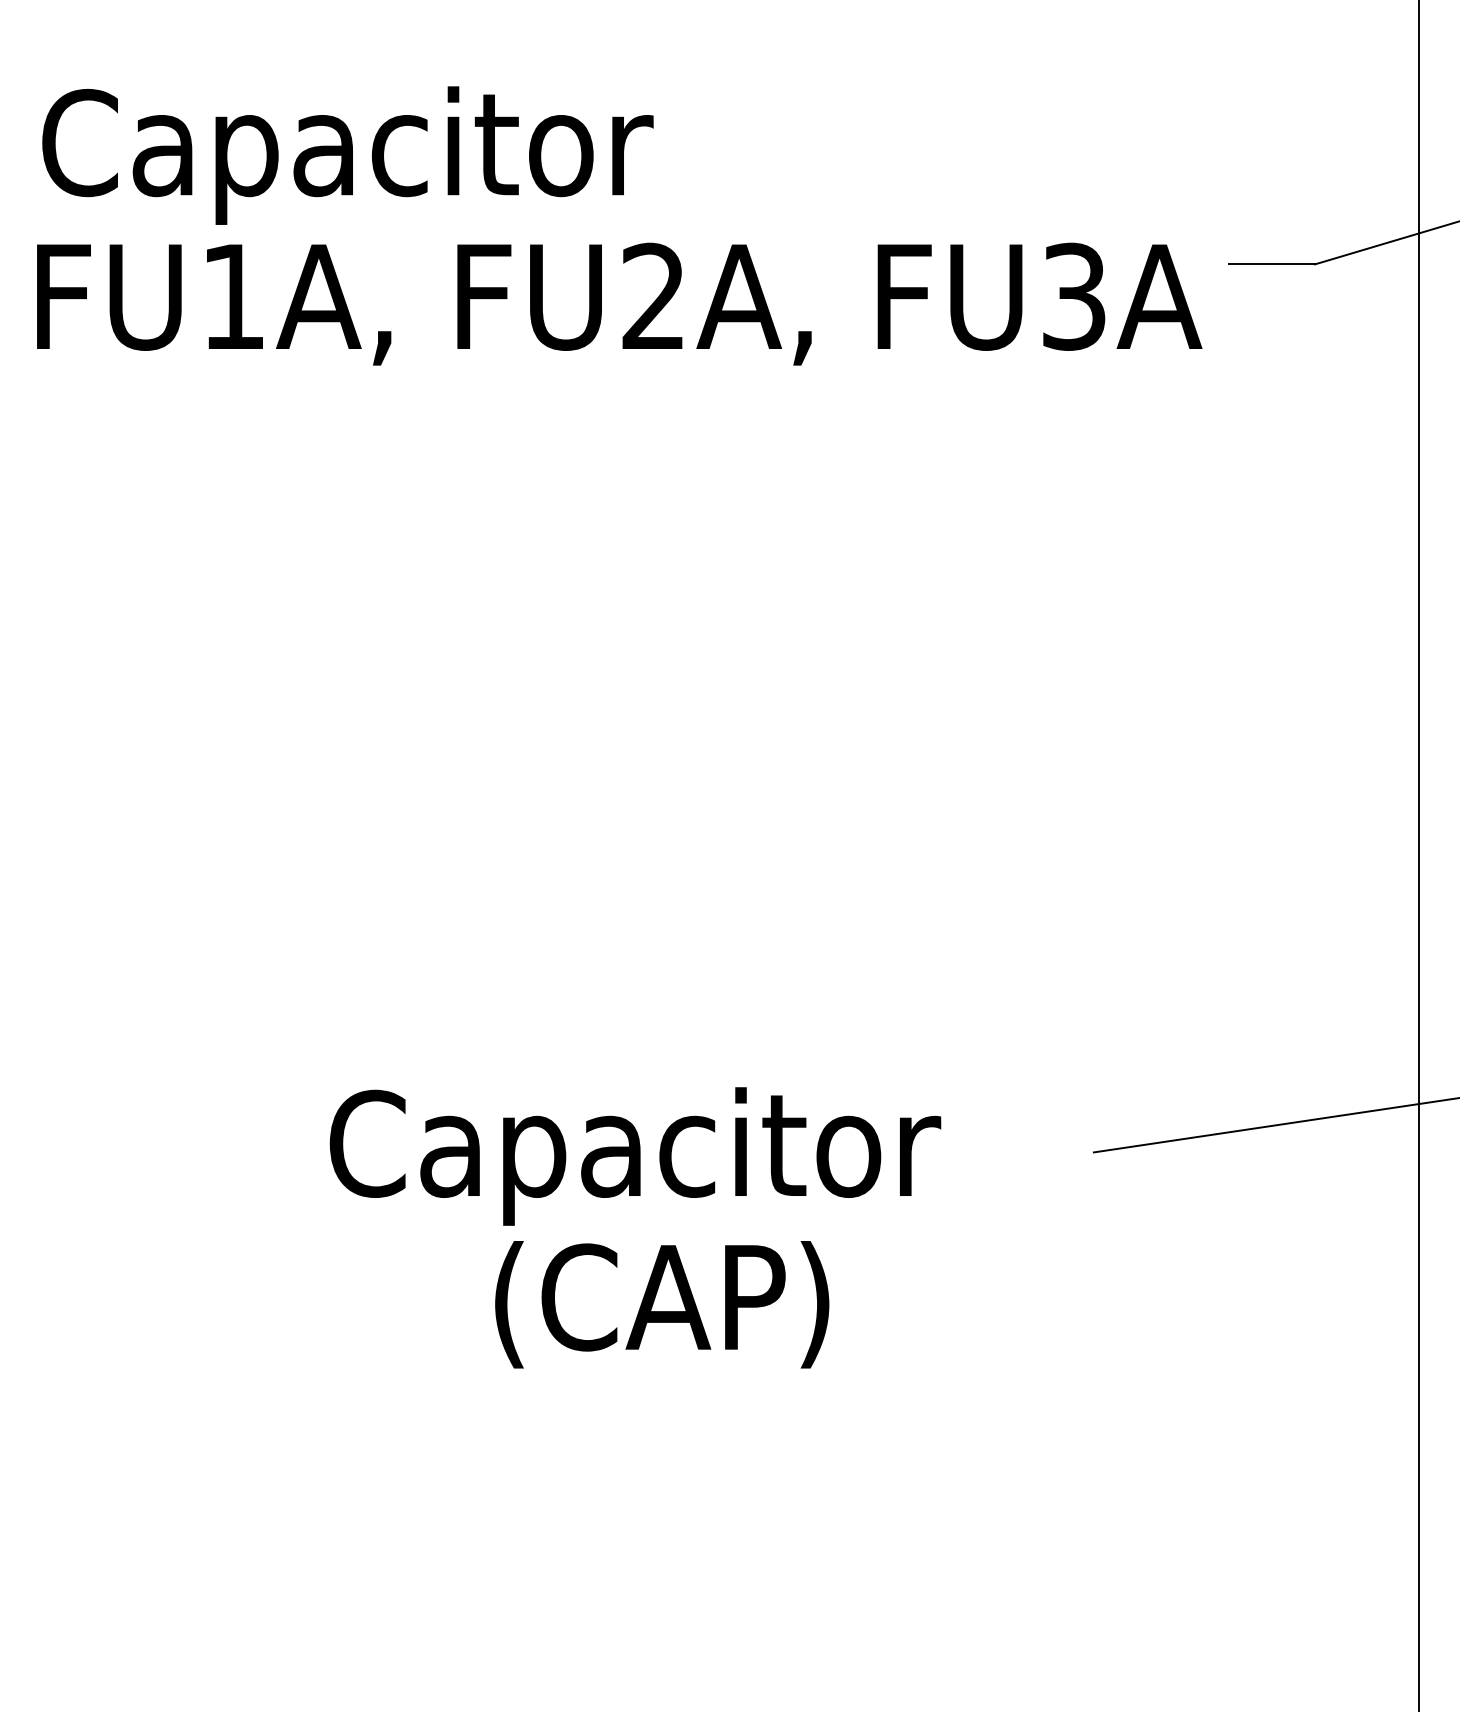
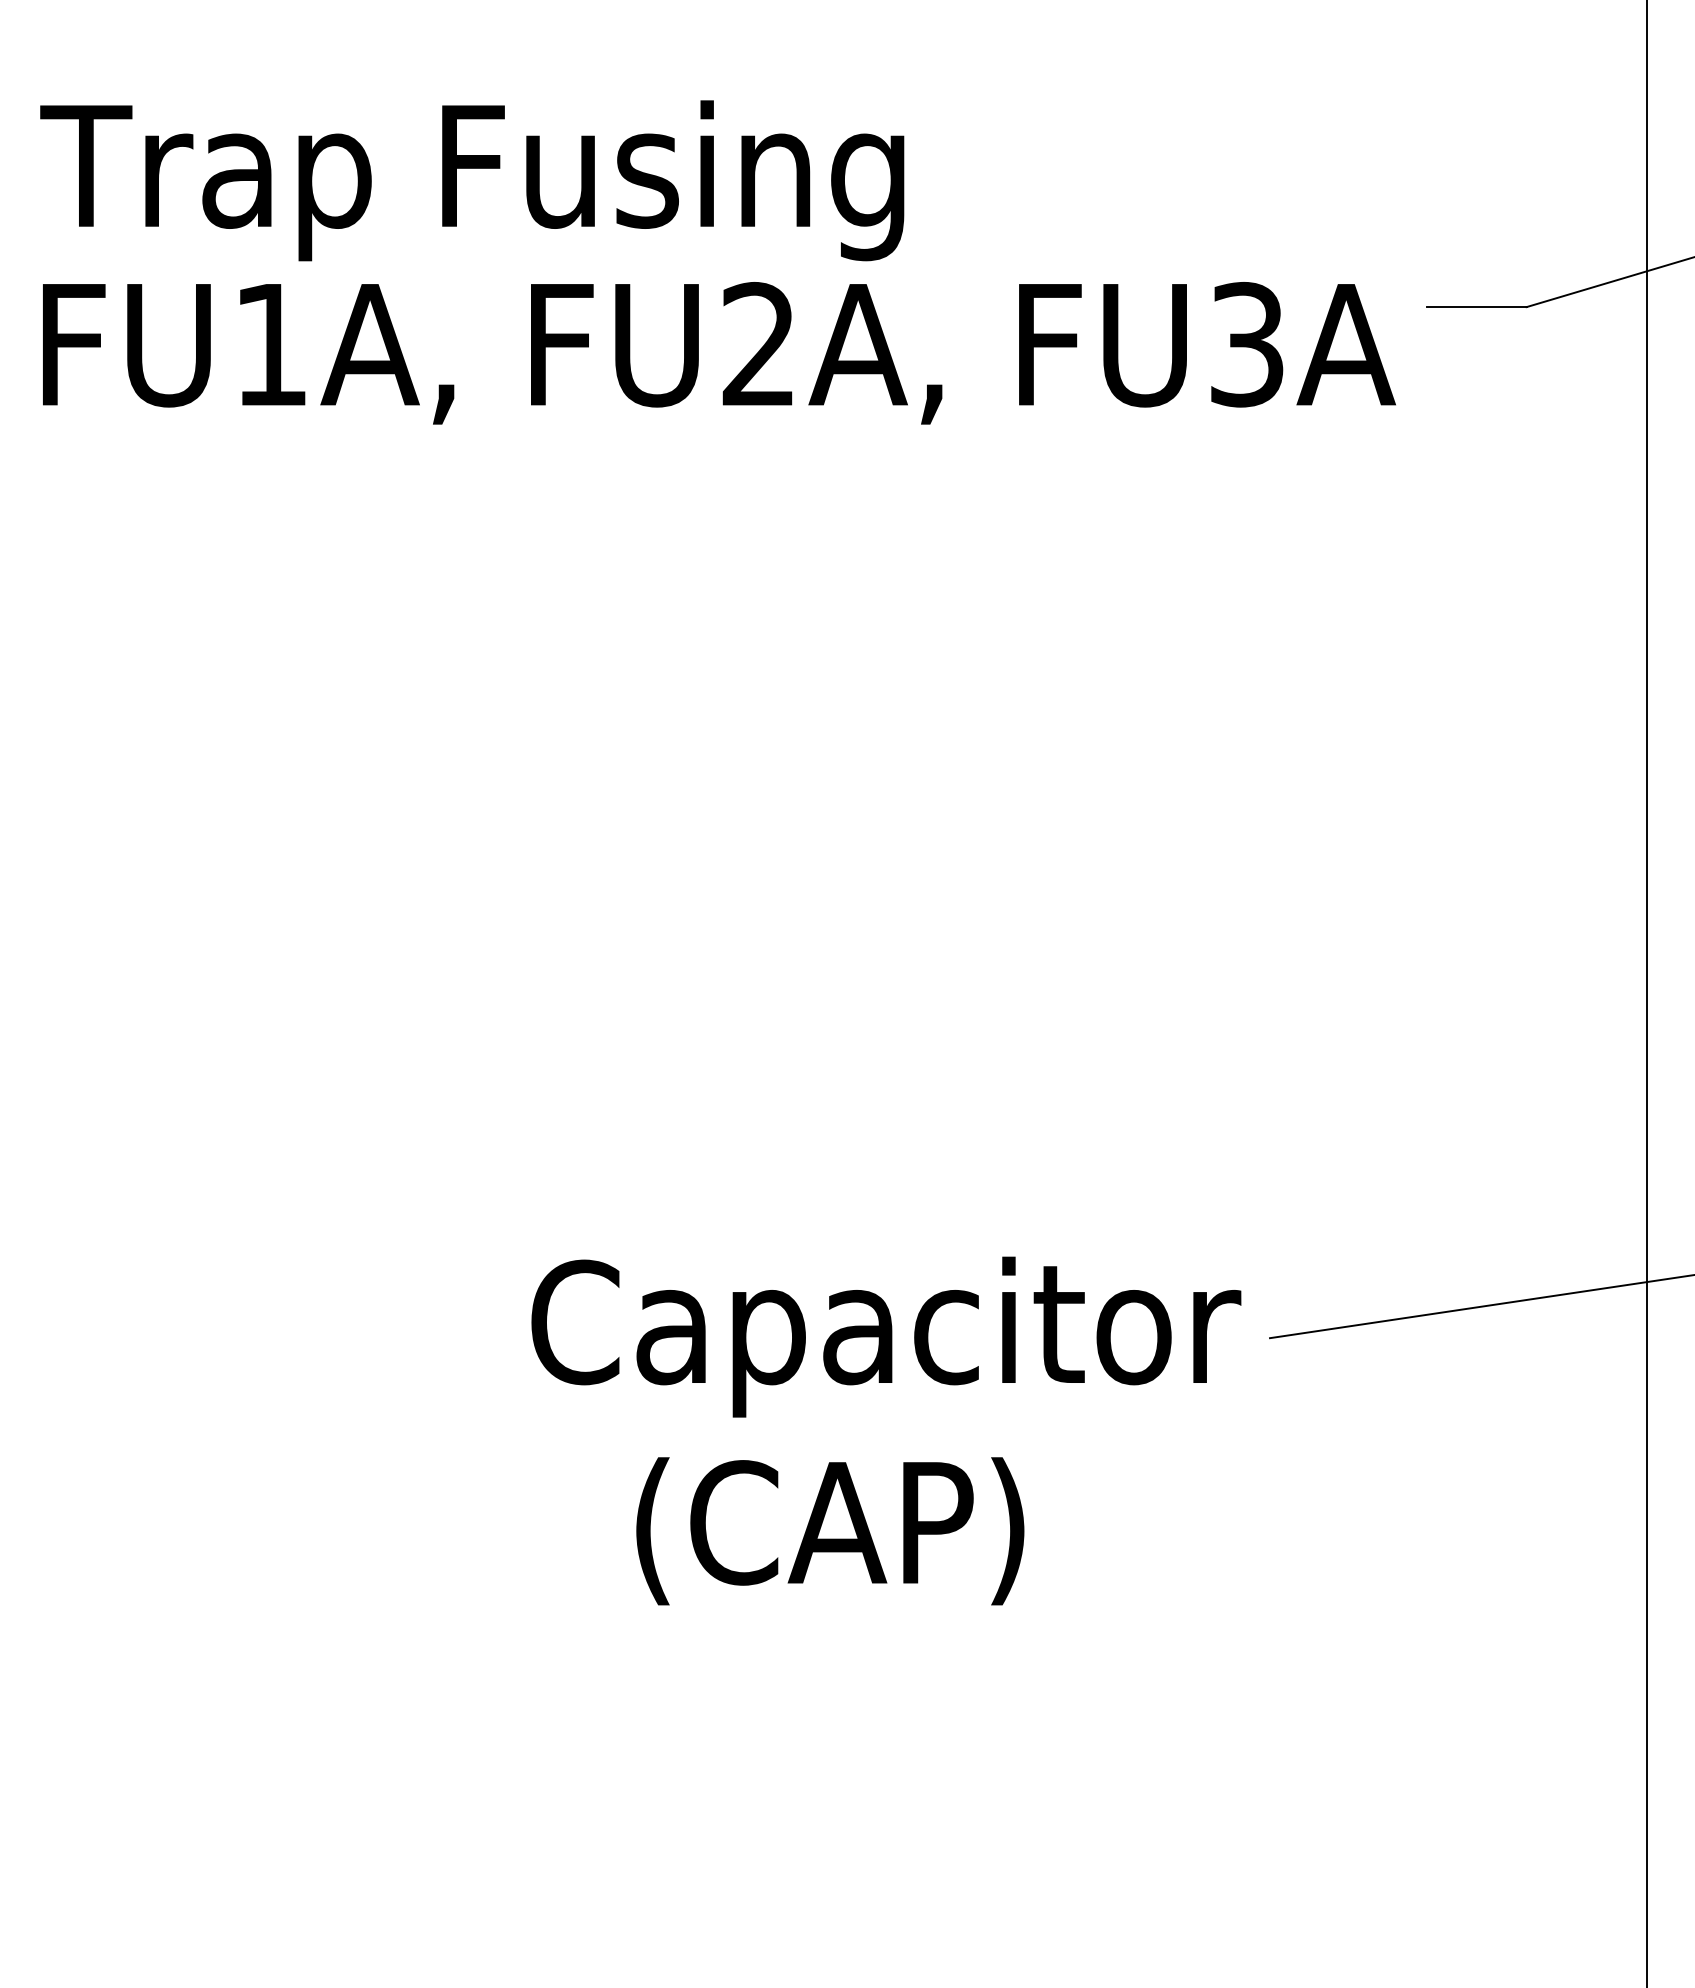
text: (406, 155) -> (471, 180), Capacitor -> Trap Fusing
text: (635, 1156) -> (886, 1337), moved
text: (662, 1304) -> (830, 1531), moved

